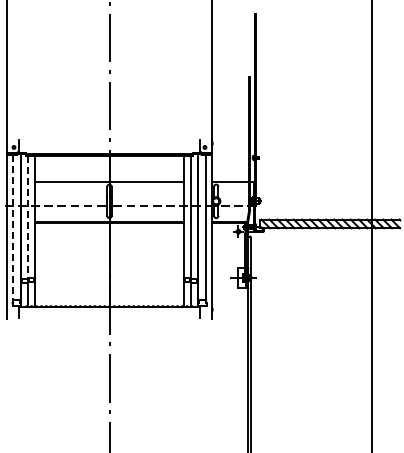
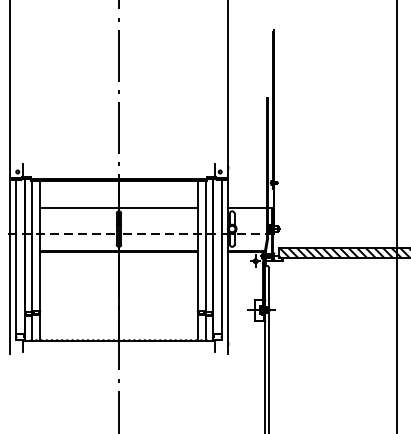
line: (27, 217) -> (32, 246), dashed -> solid
line: (12, 227) -> (16, 256), dashed -> solid

